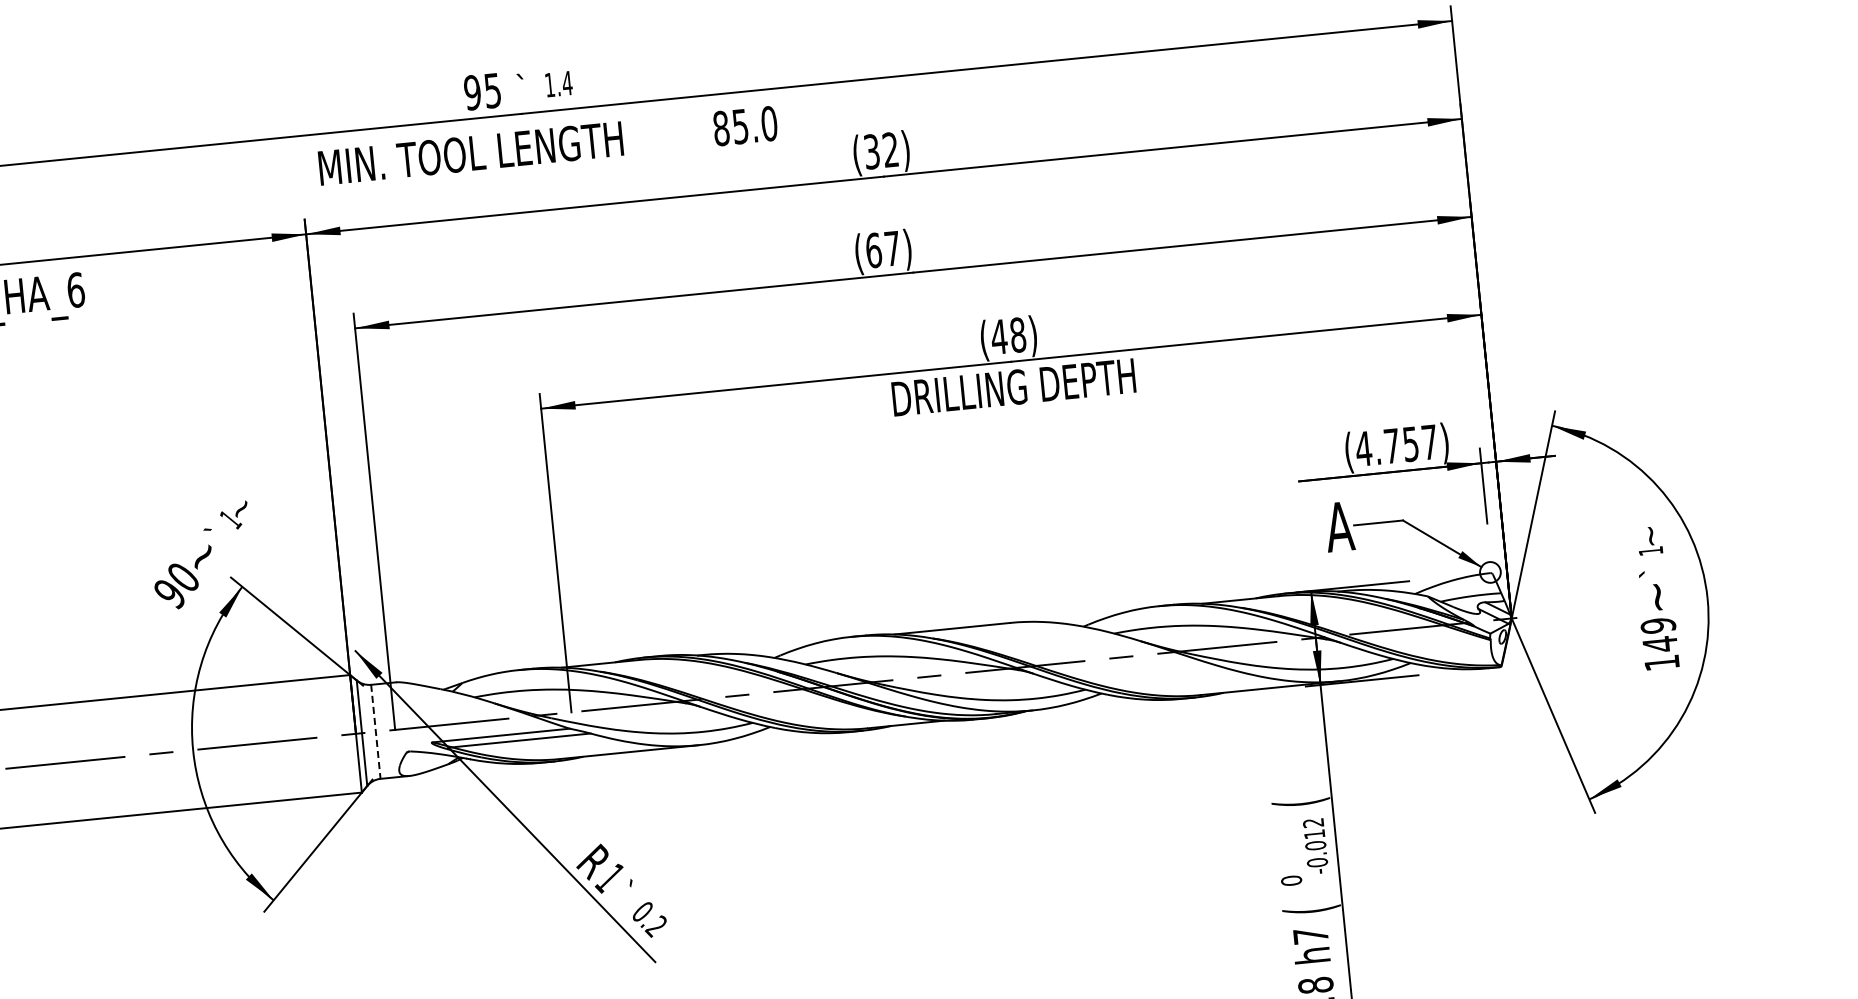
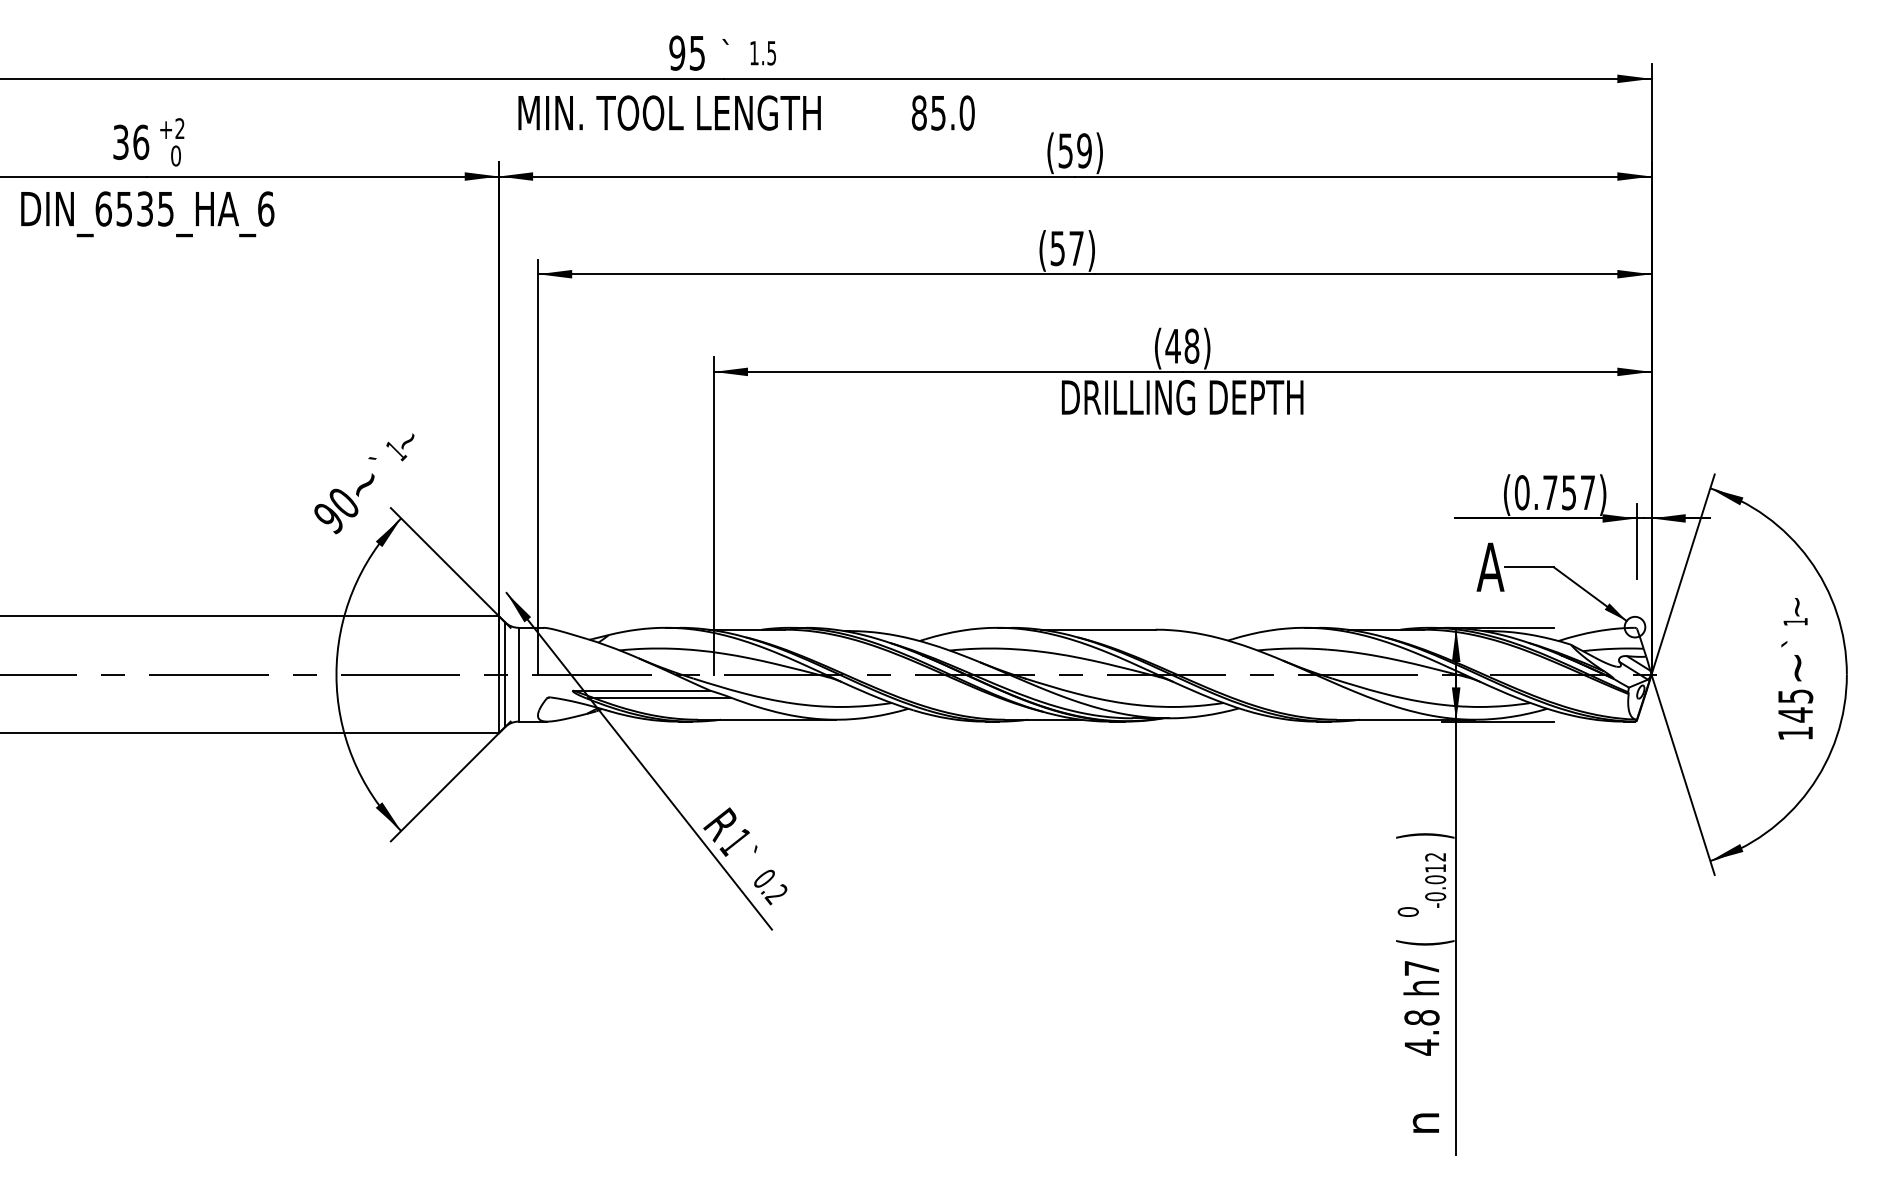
text: (567, 83) -> (771, 53), 1.4 -> 1.5
text: (881, 150) -> (1075, 150), (32) -> (59)
text: (873, 250) -> (1057, 248), (67) -> (57)
text: (1363, 448) -> (1521, 492), (4.757) -> (0.757)
text: (1658, 625) -> (1795, 696), 149 -> 145
line: (375, 731) -> (518, 674), dashed -> solid
text: (1301, 802) -> (1425, 835), ( -> )

